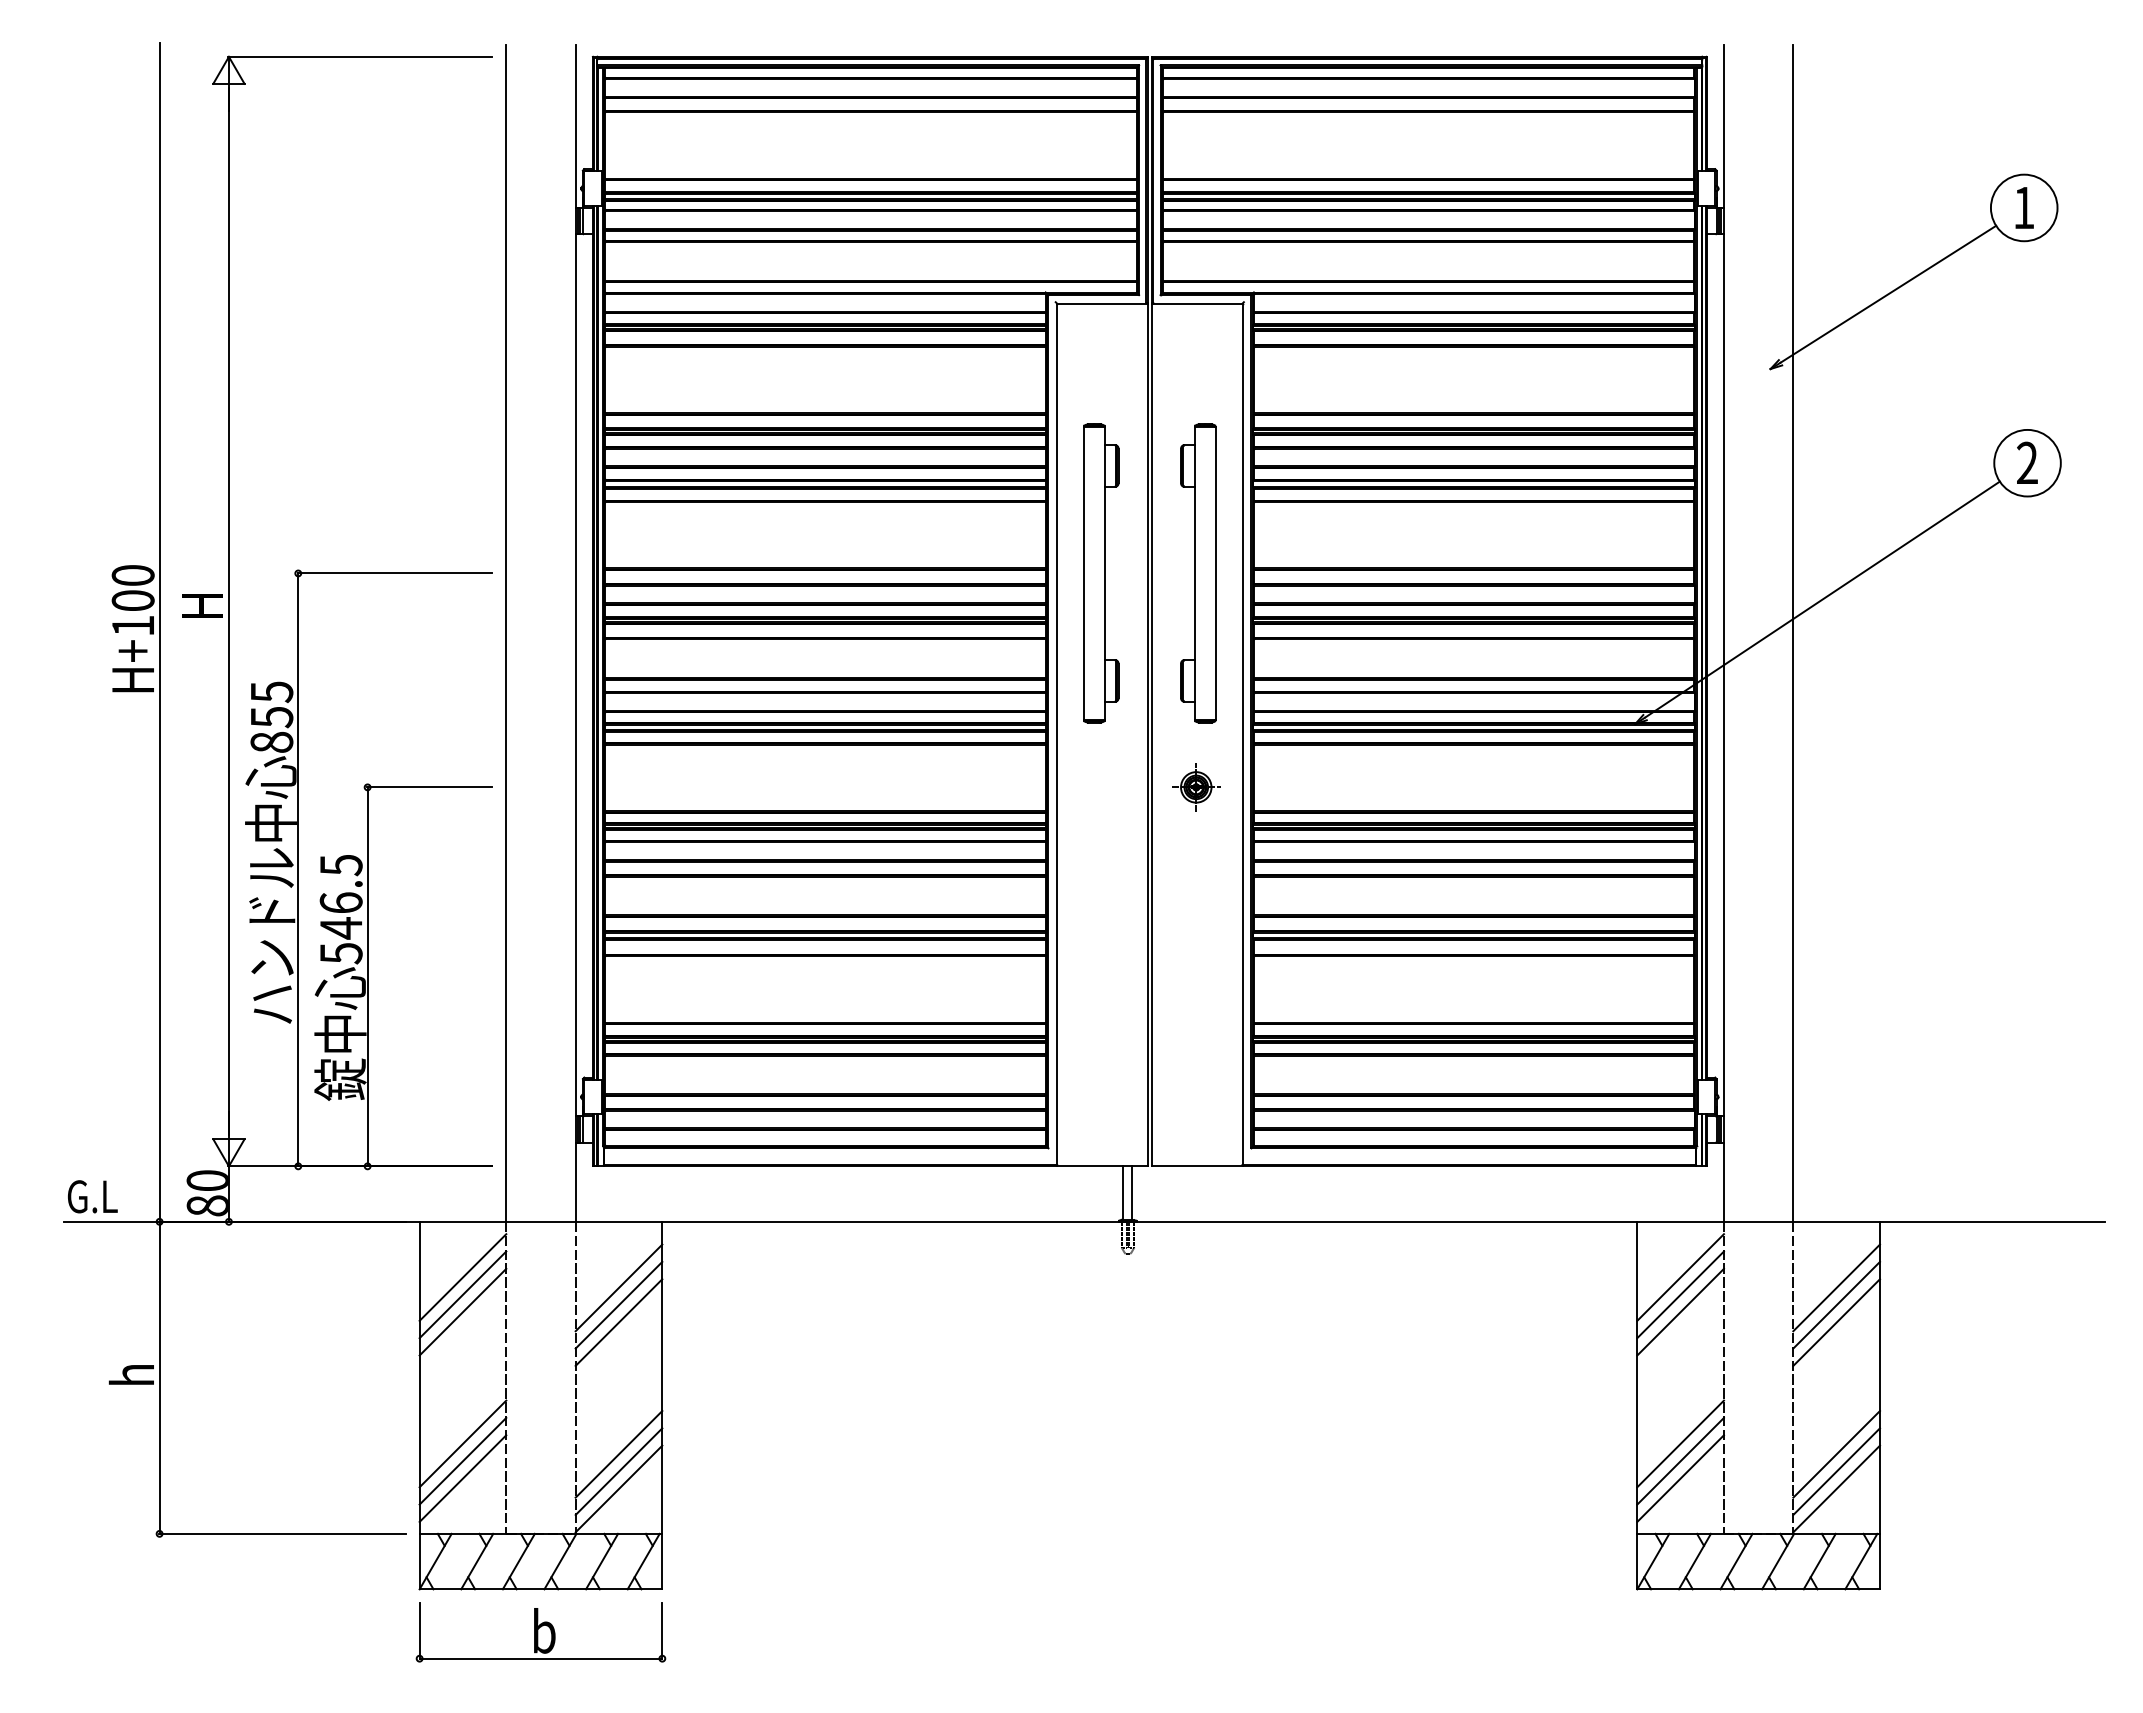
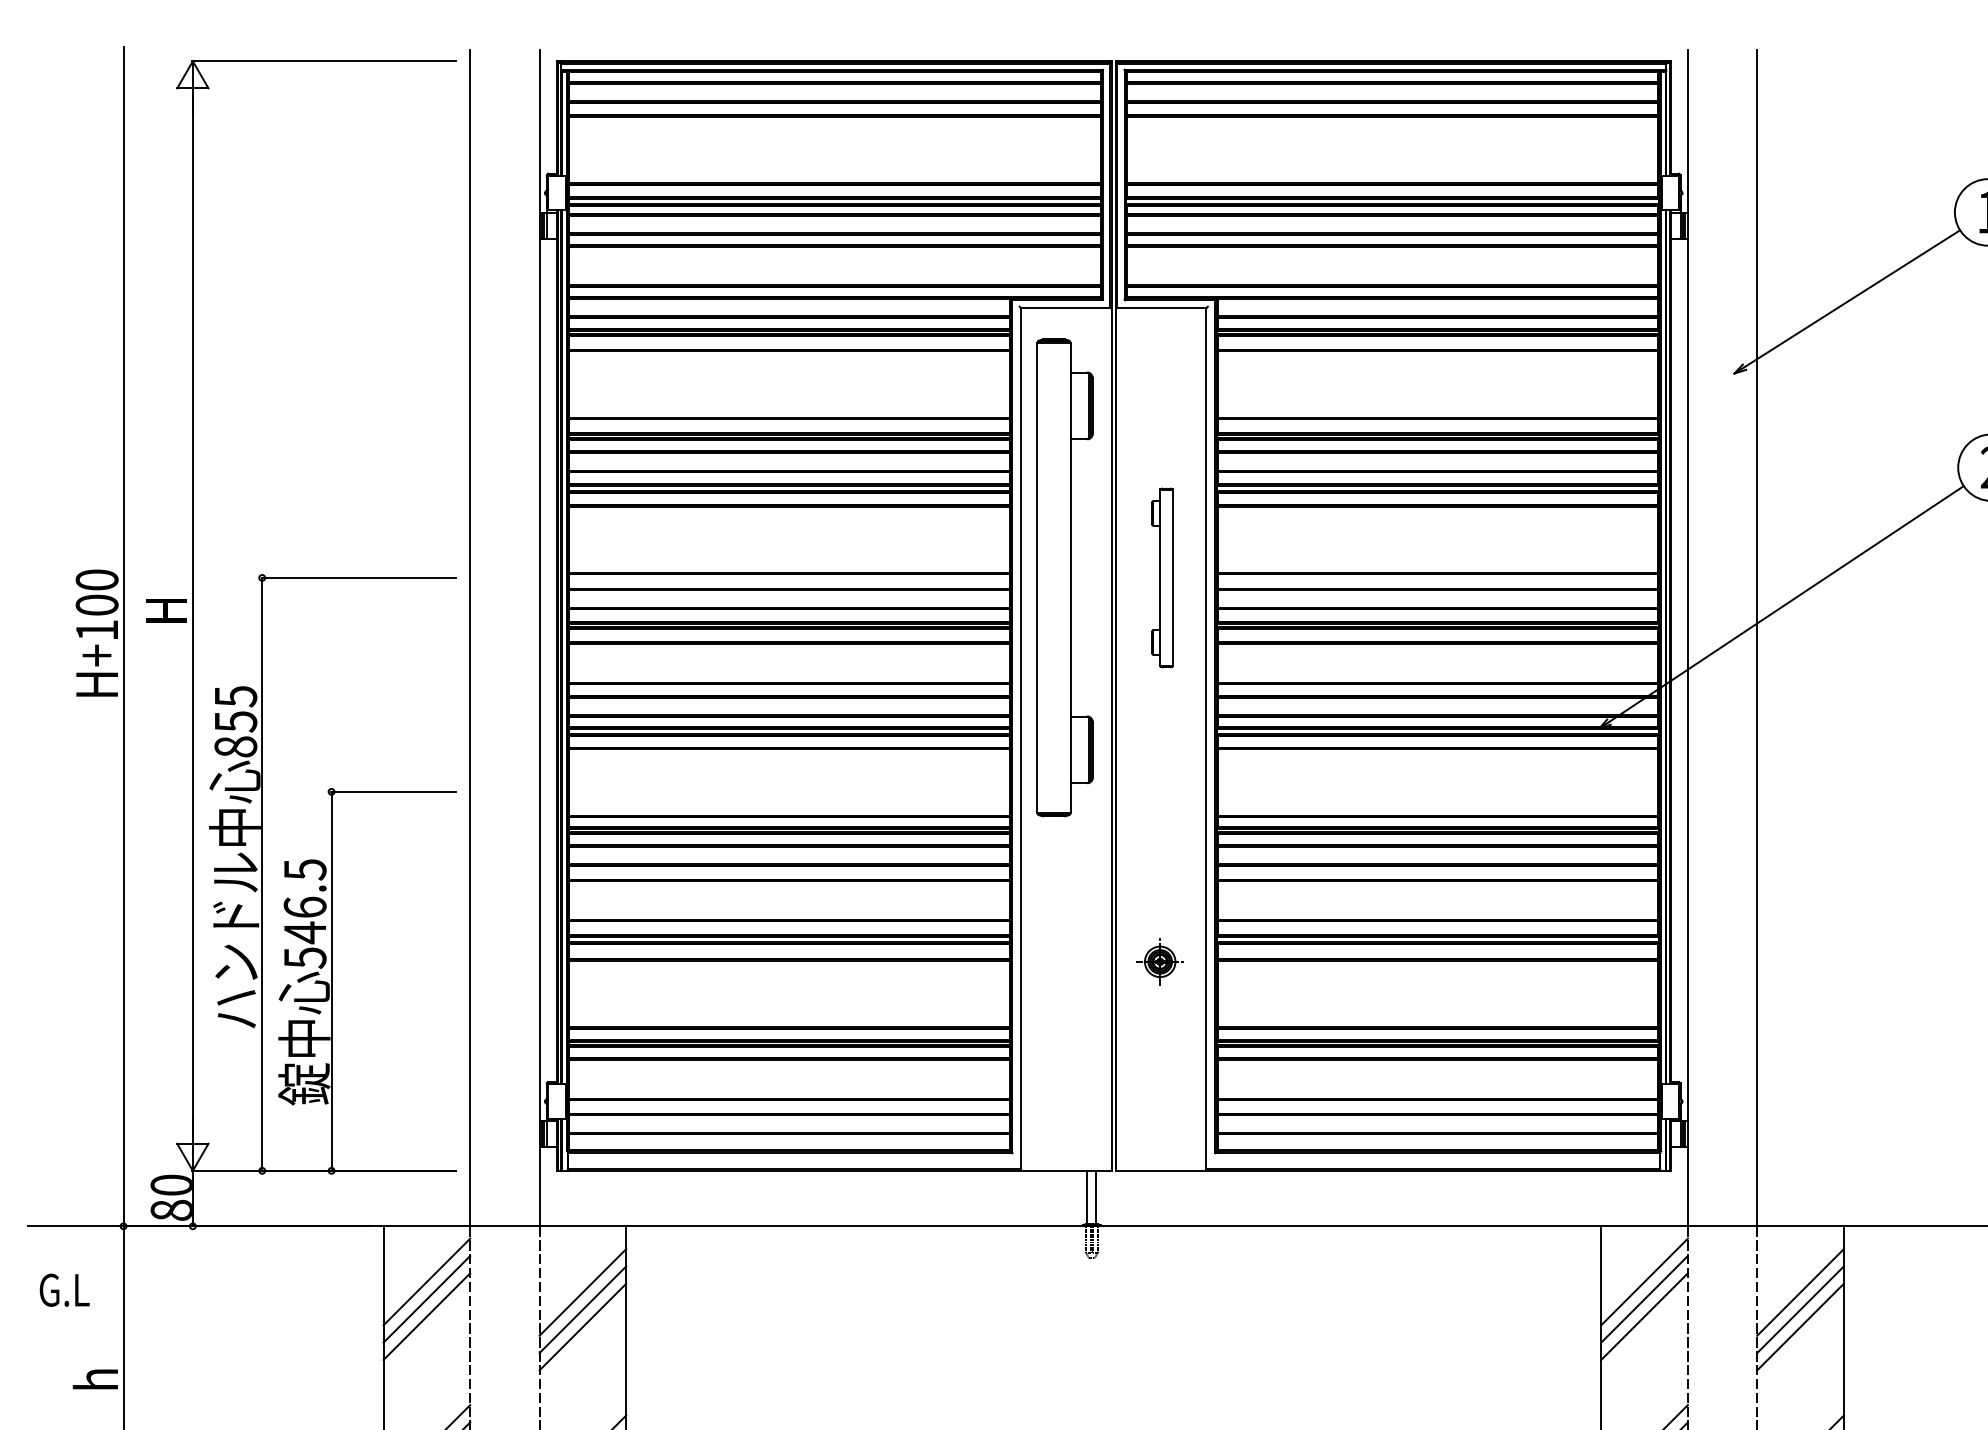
part: (1101, 573) -> (1065, 577), size x1.6
part: (1198, 573) -> (1162, 577), size x0.6
part: (1196, 787) -> (1160, 961), moved
text: (92, 1196) -> (64, 1289), moved

